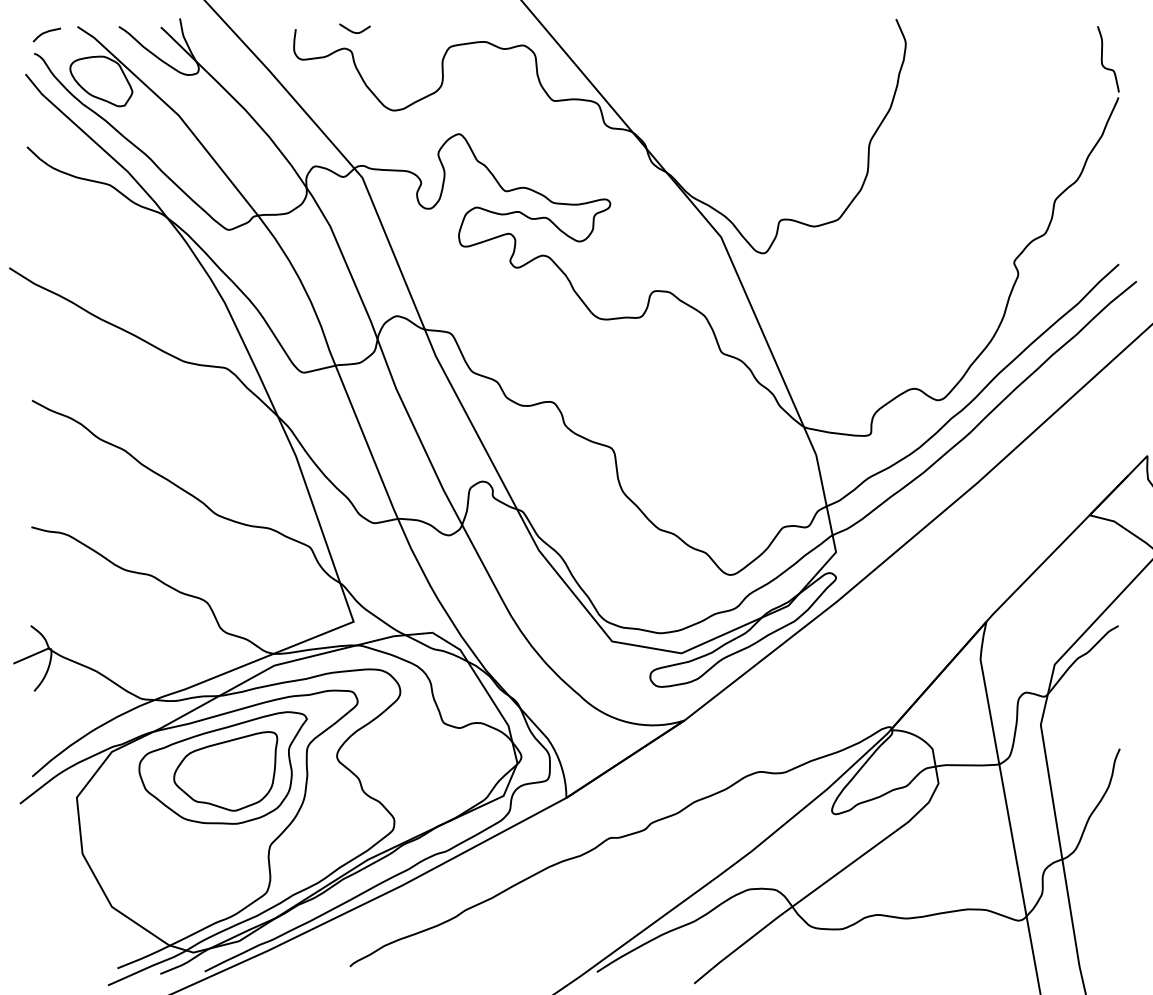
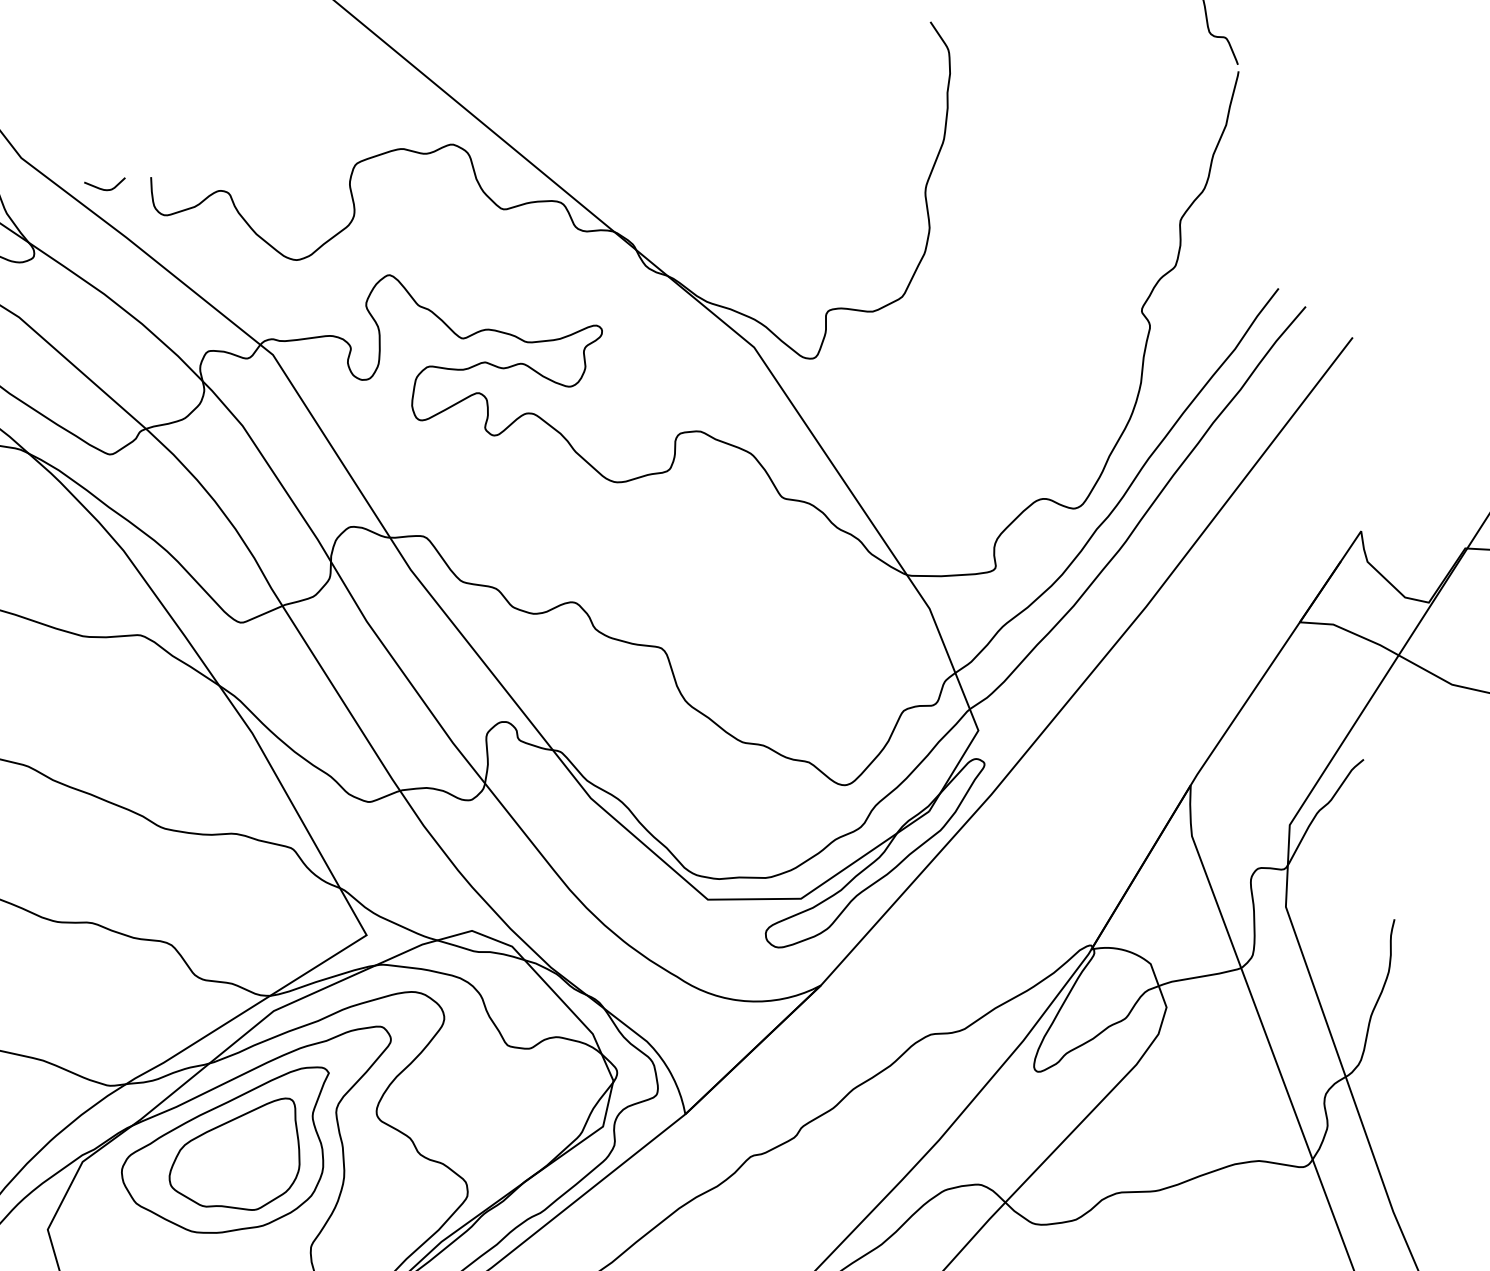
curve: (354, 31) -> (105, 188), moved

